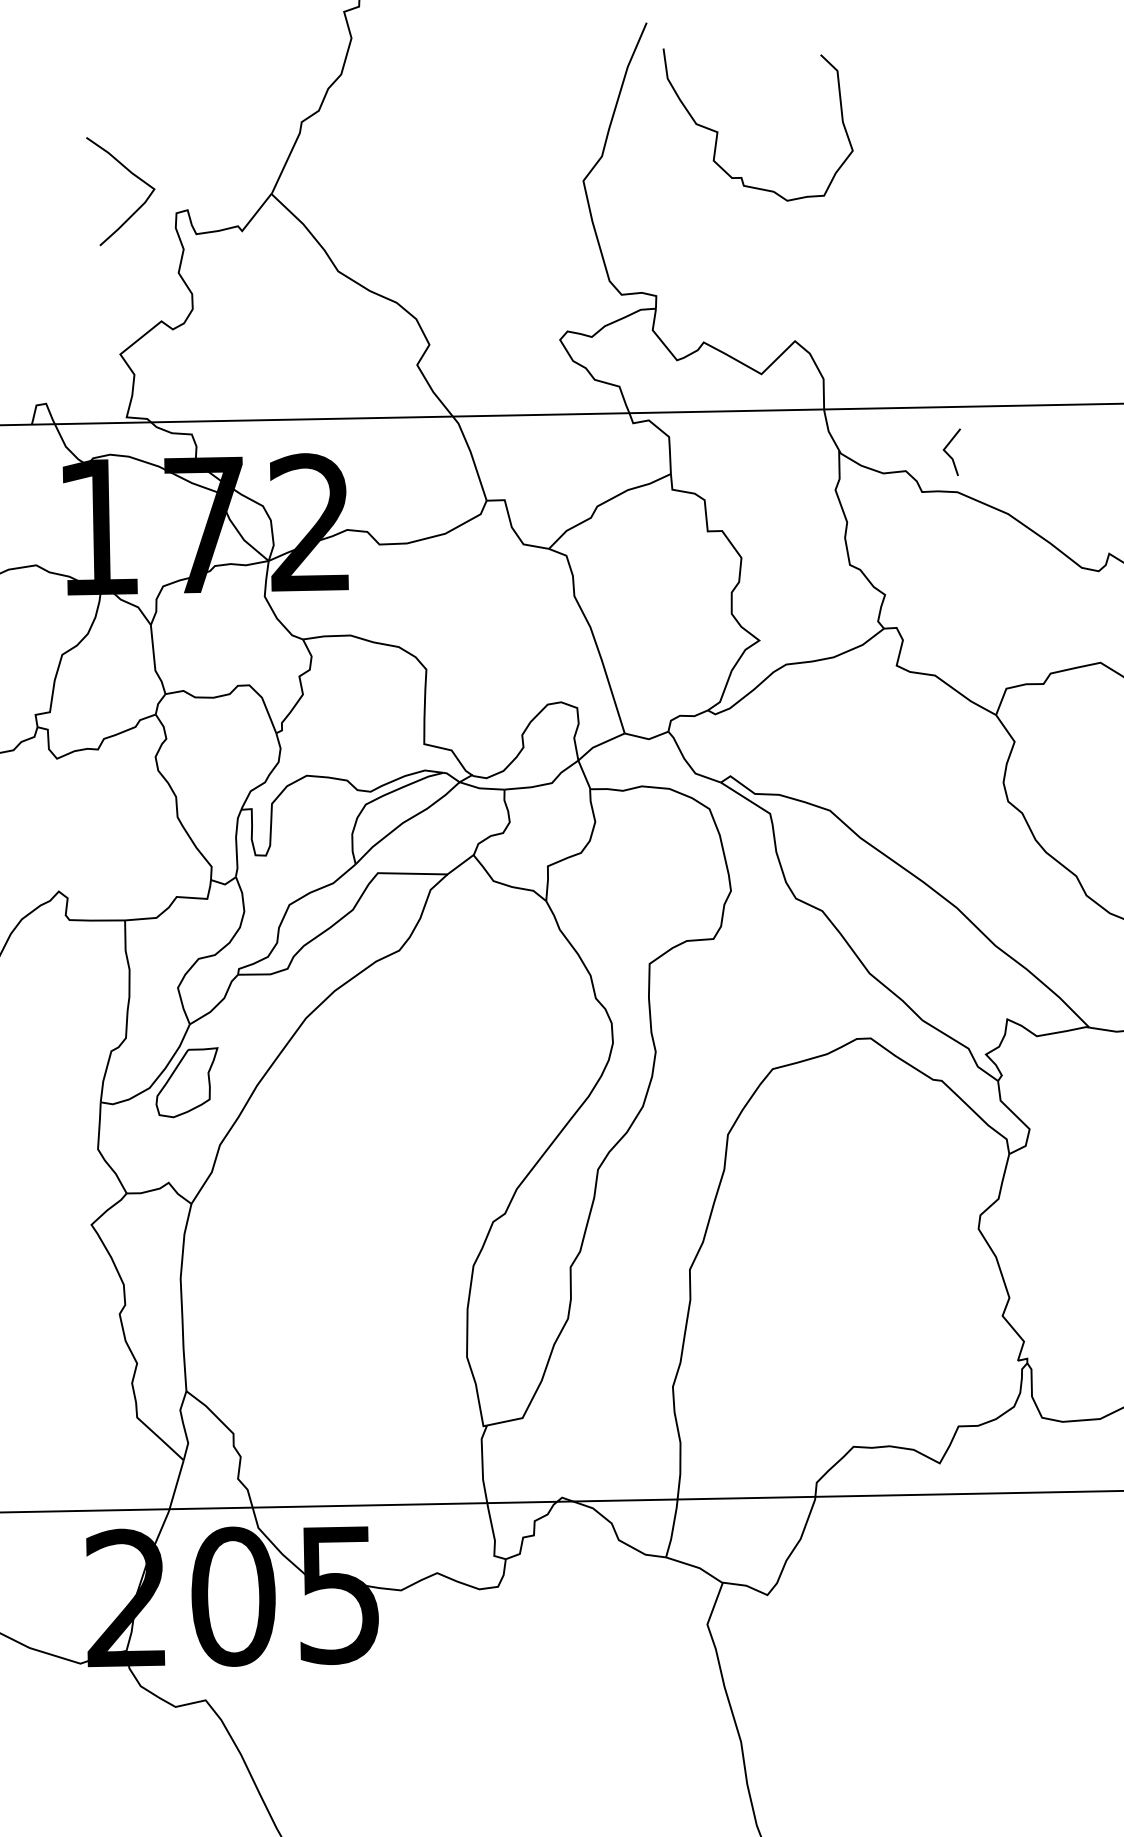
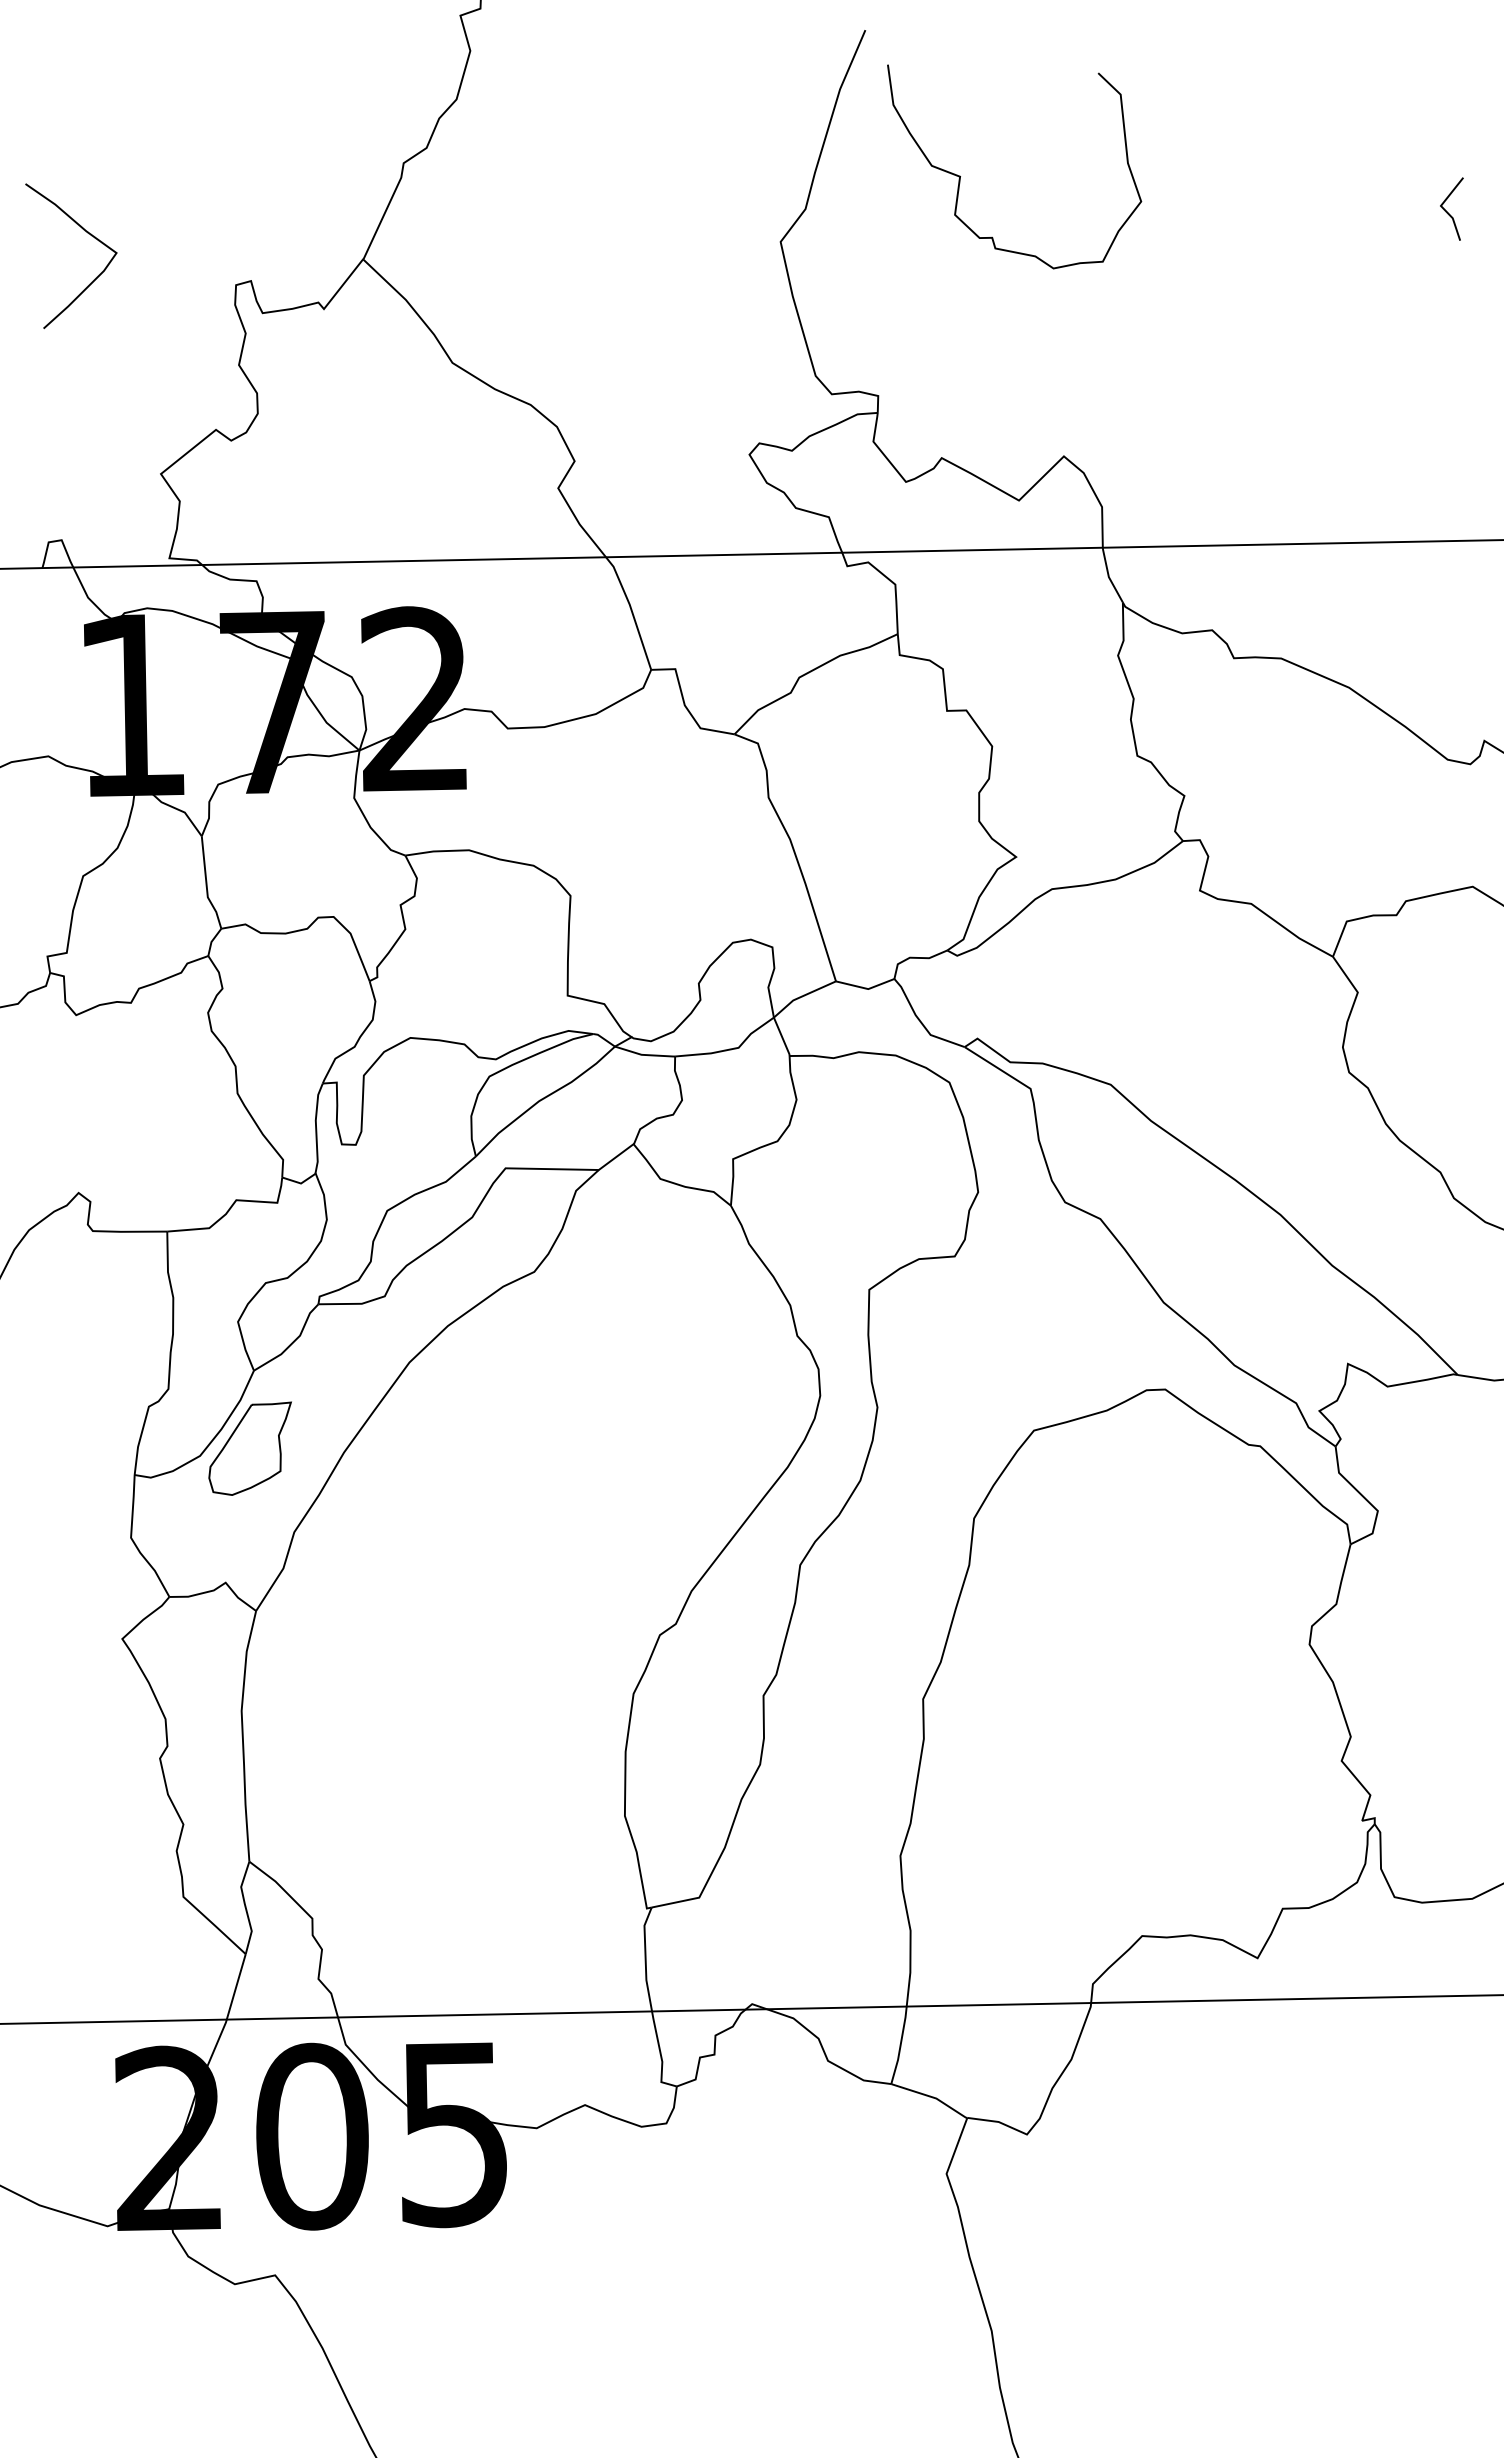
curve: (132, 174) -> (87, 233), moved
line: (948, 454) -> (1447, 211), moved

